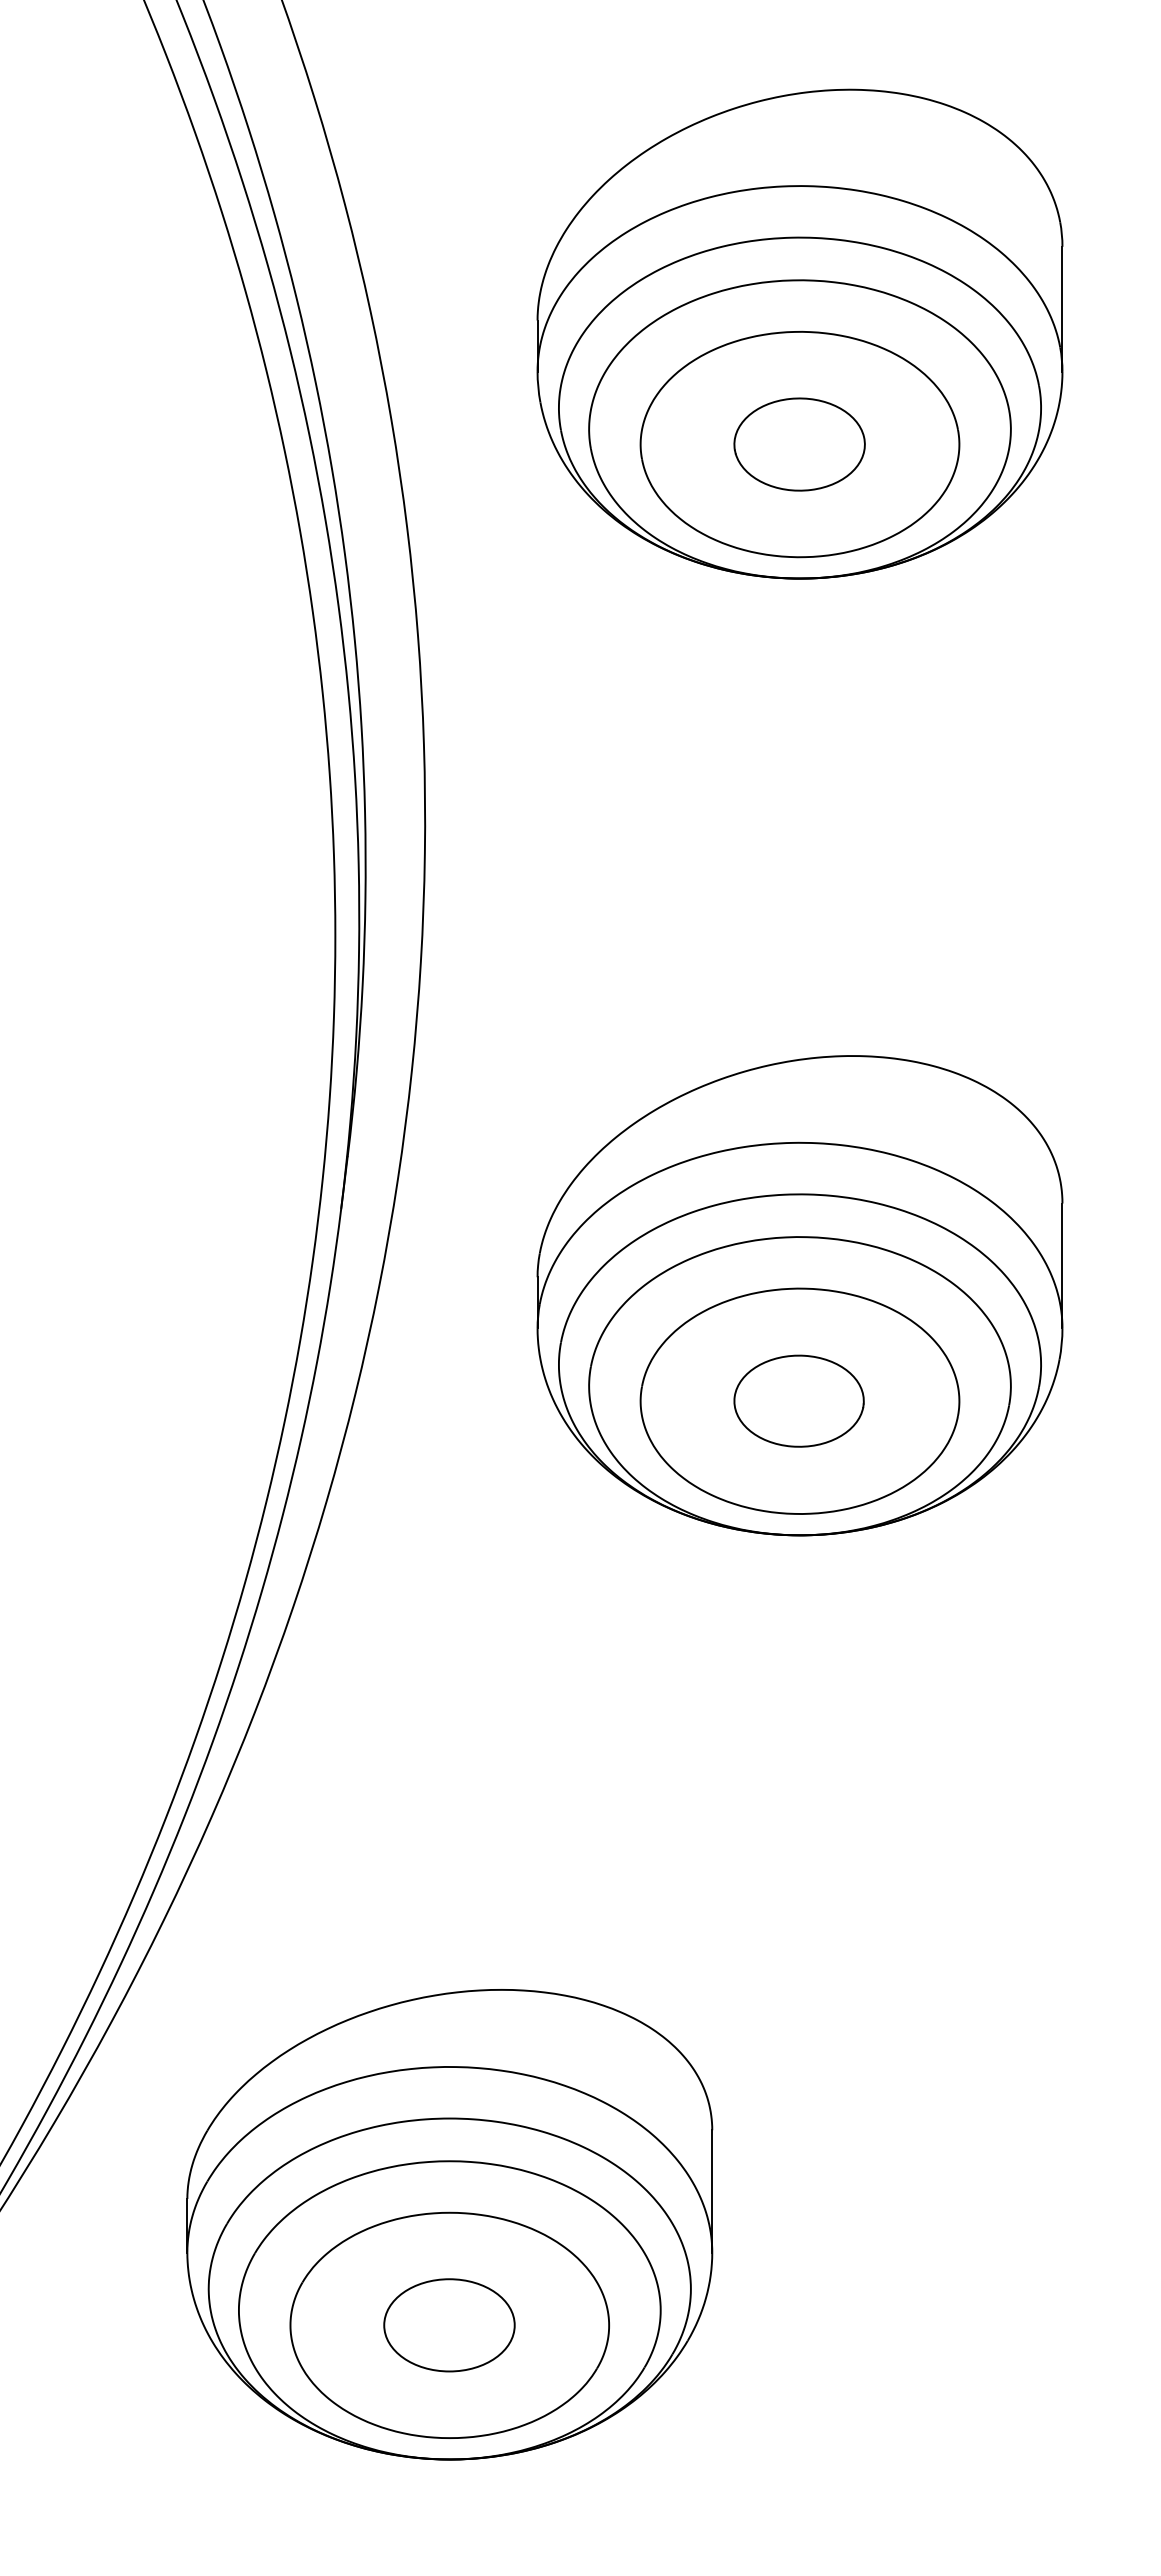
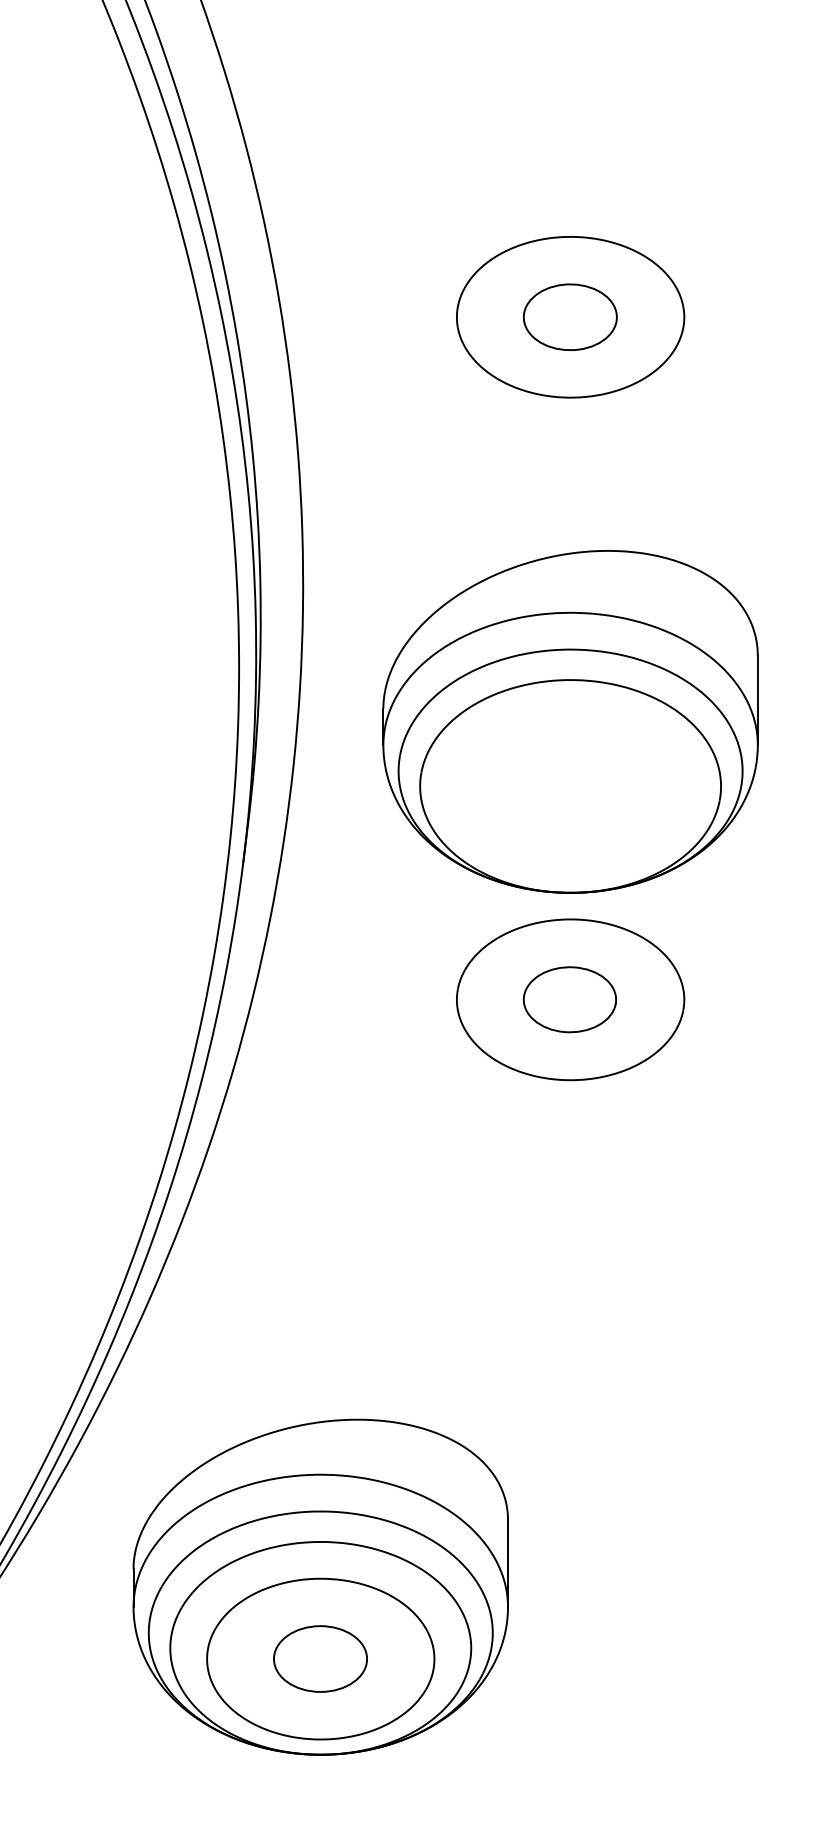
part: (799, 333) -> (570, 238), removed
part: (799, 1295) -> (570, 721), moved

